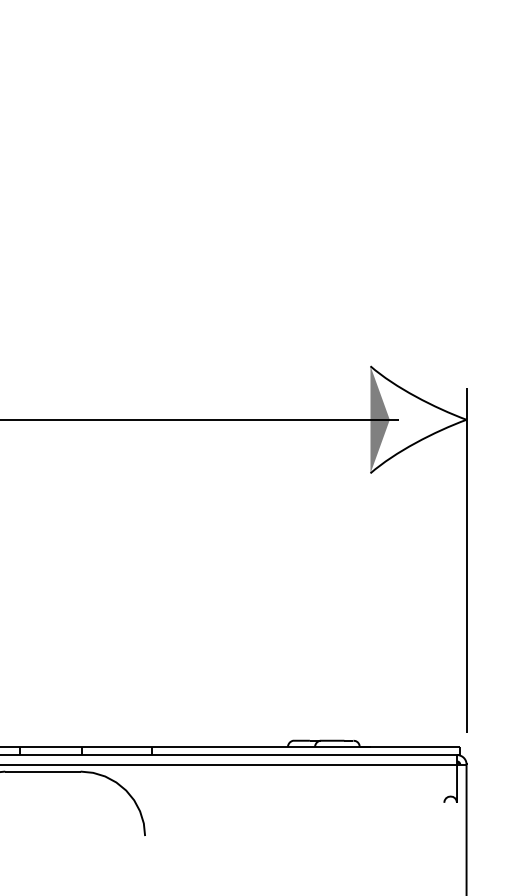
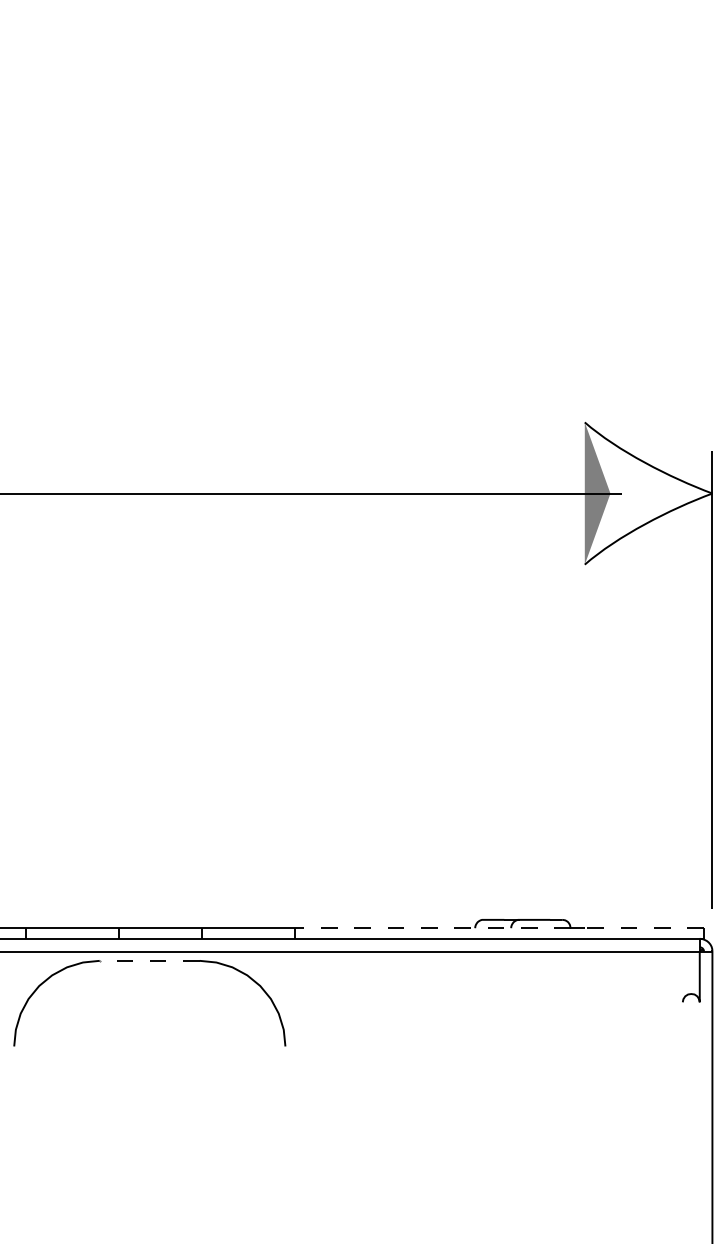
line: (306, 747) -> (499, 928), solid -> dashed
line: (42, 771) -> (149, 960), solid -> dashed

